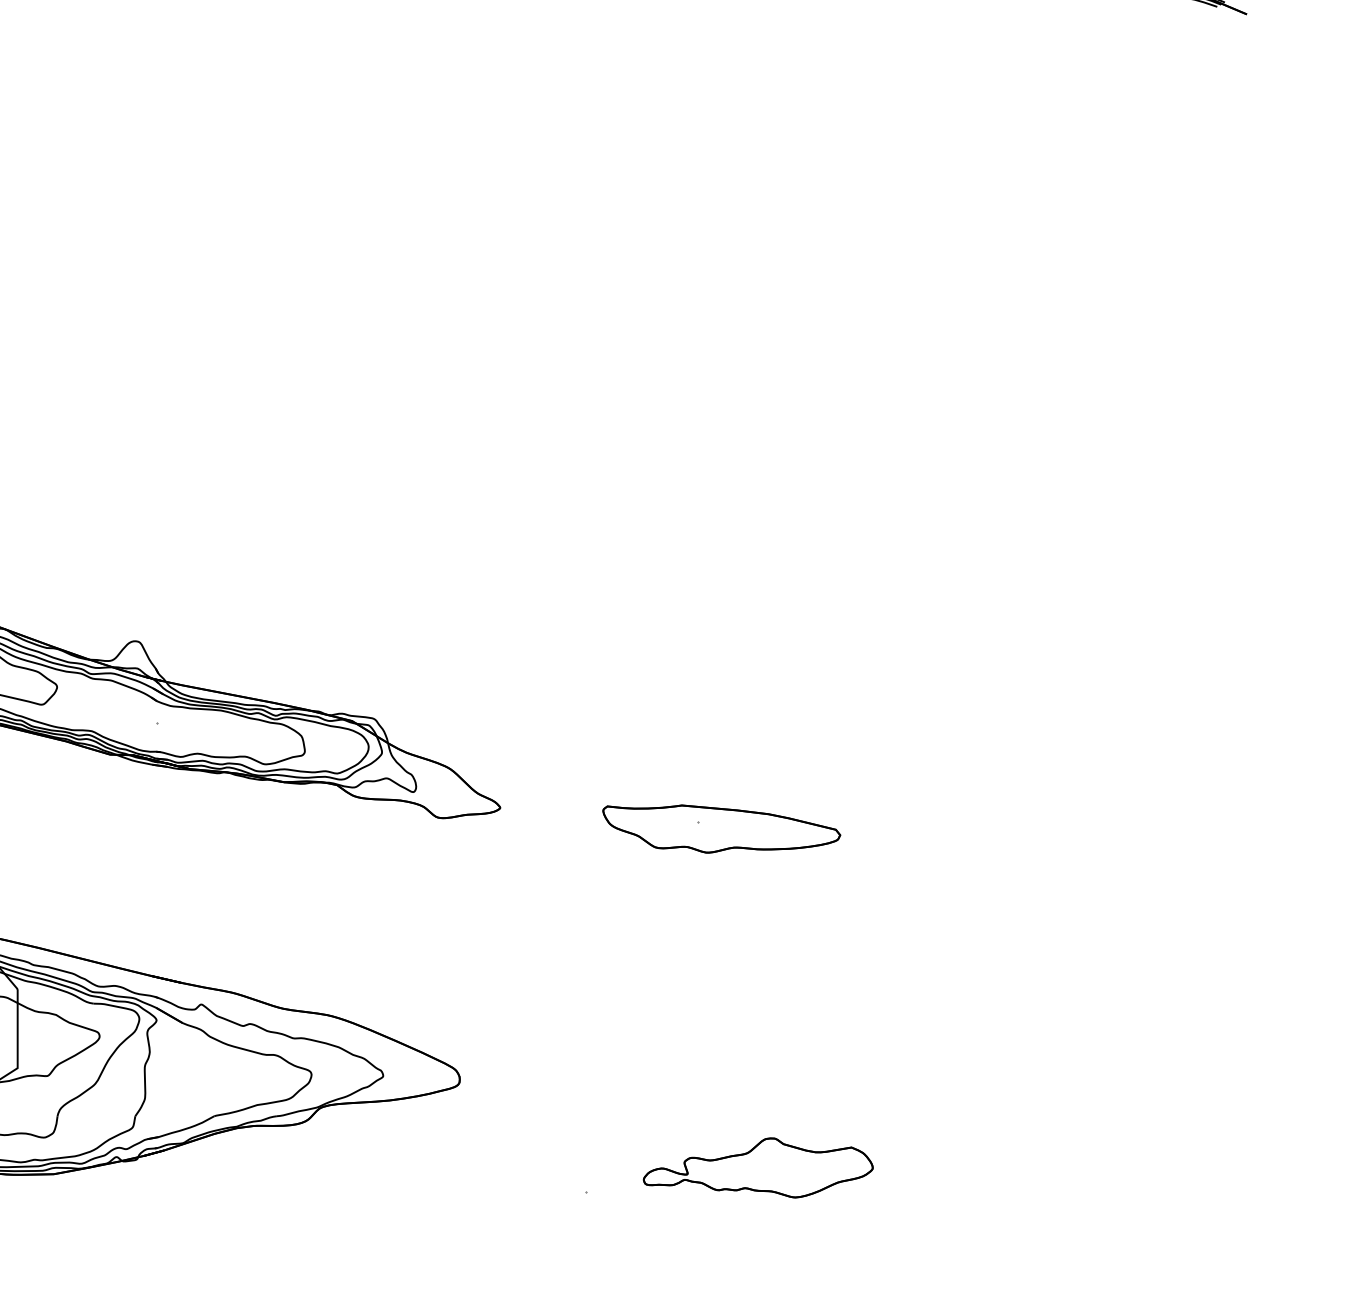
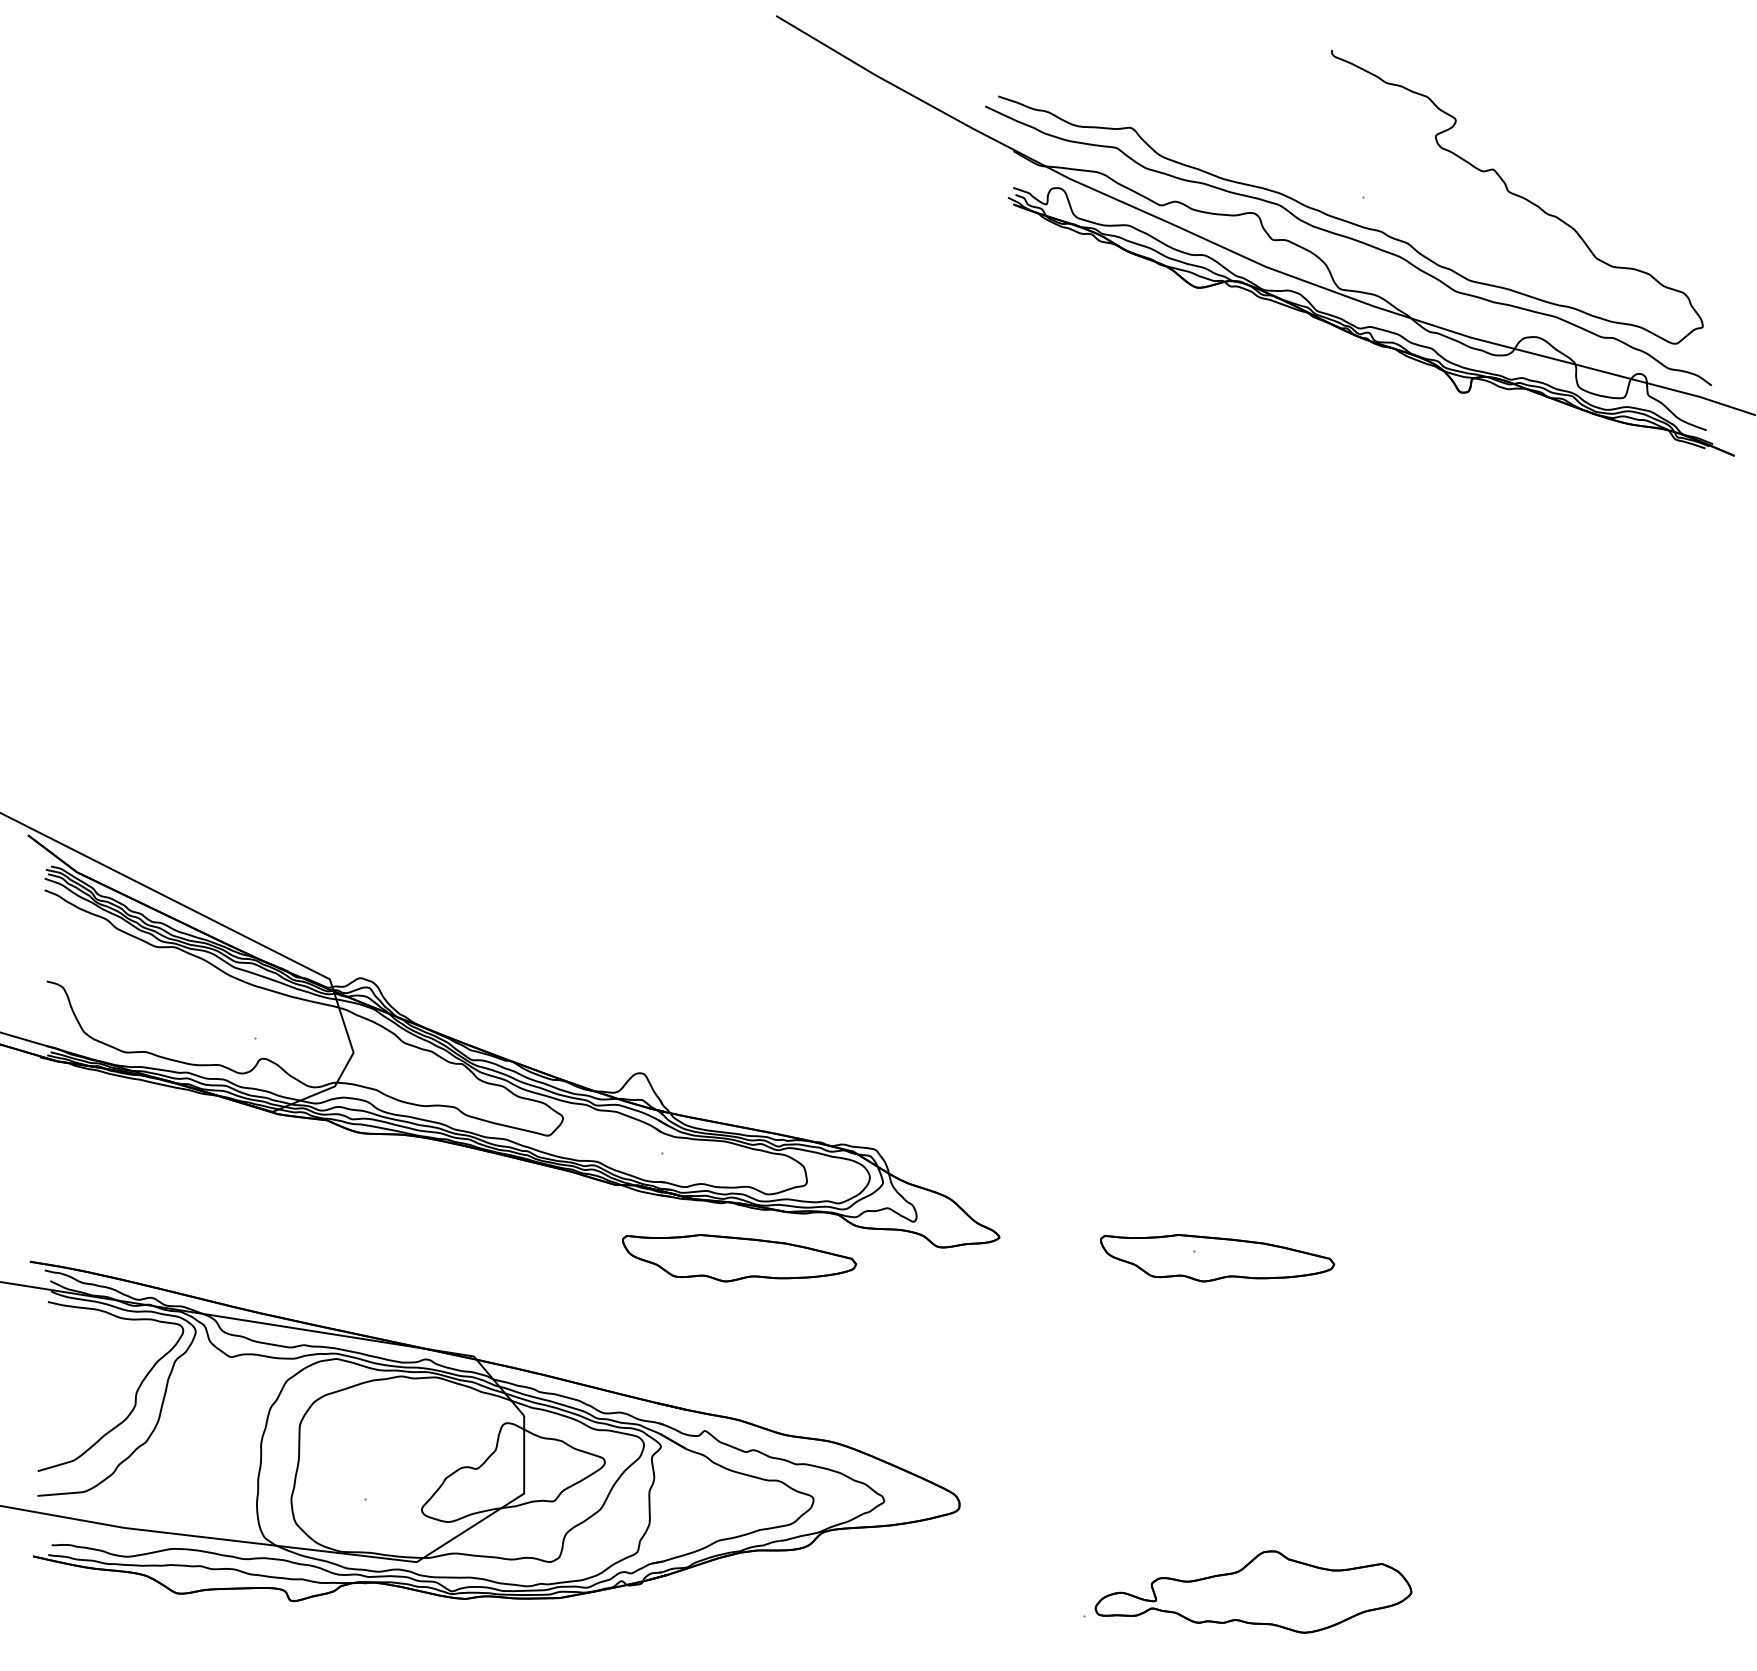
part: (236, 829) -> (739, 1258), added
part: (758, 1167) -> (1253, 1591), size x1.4

